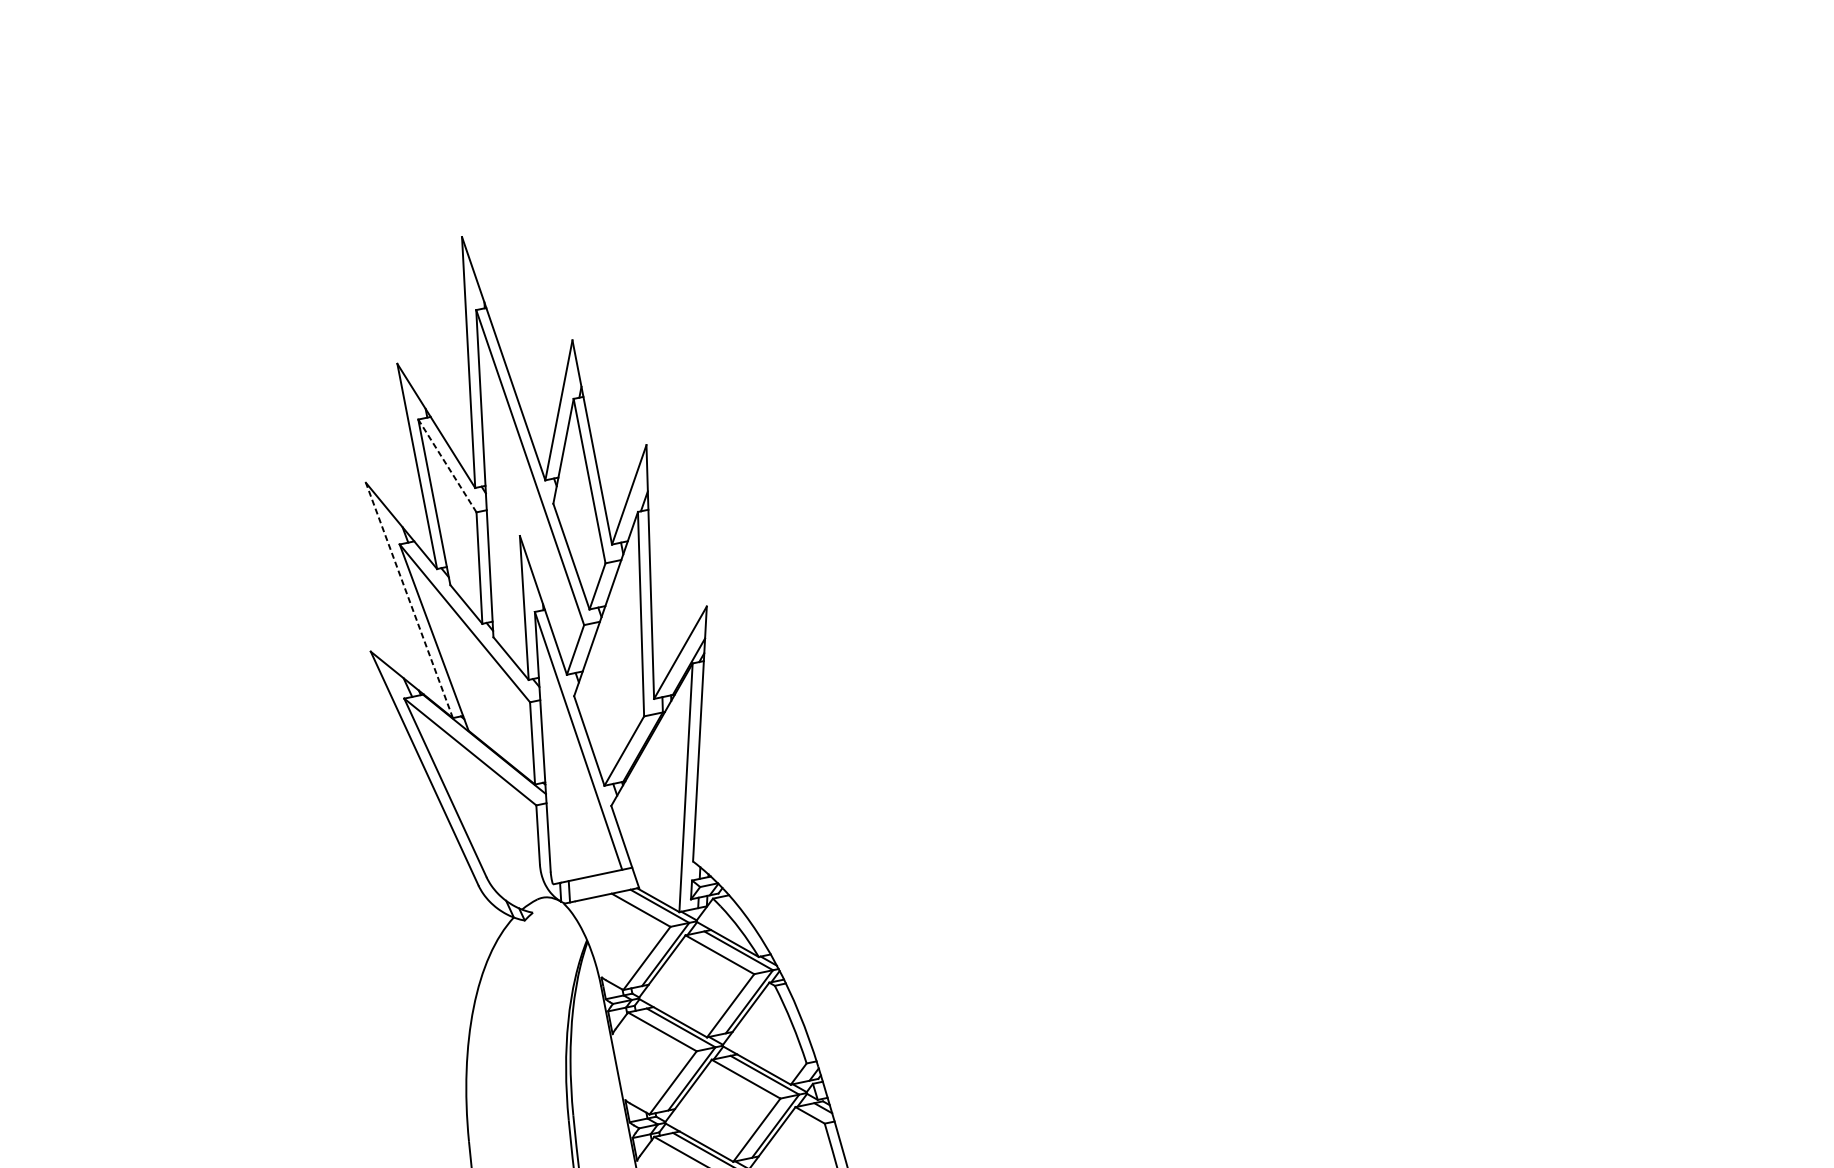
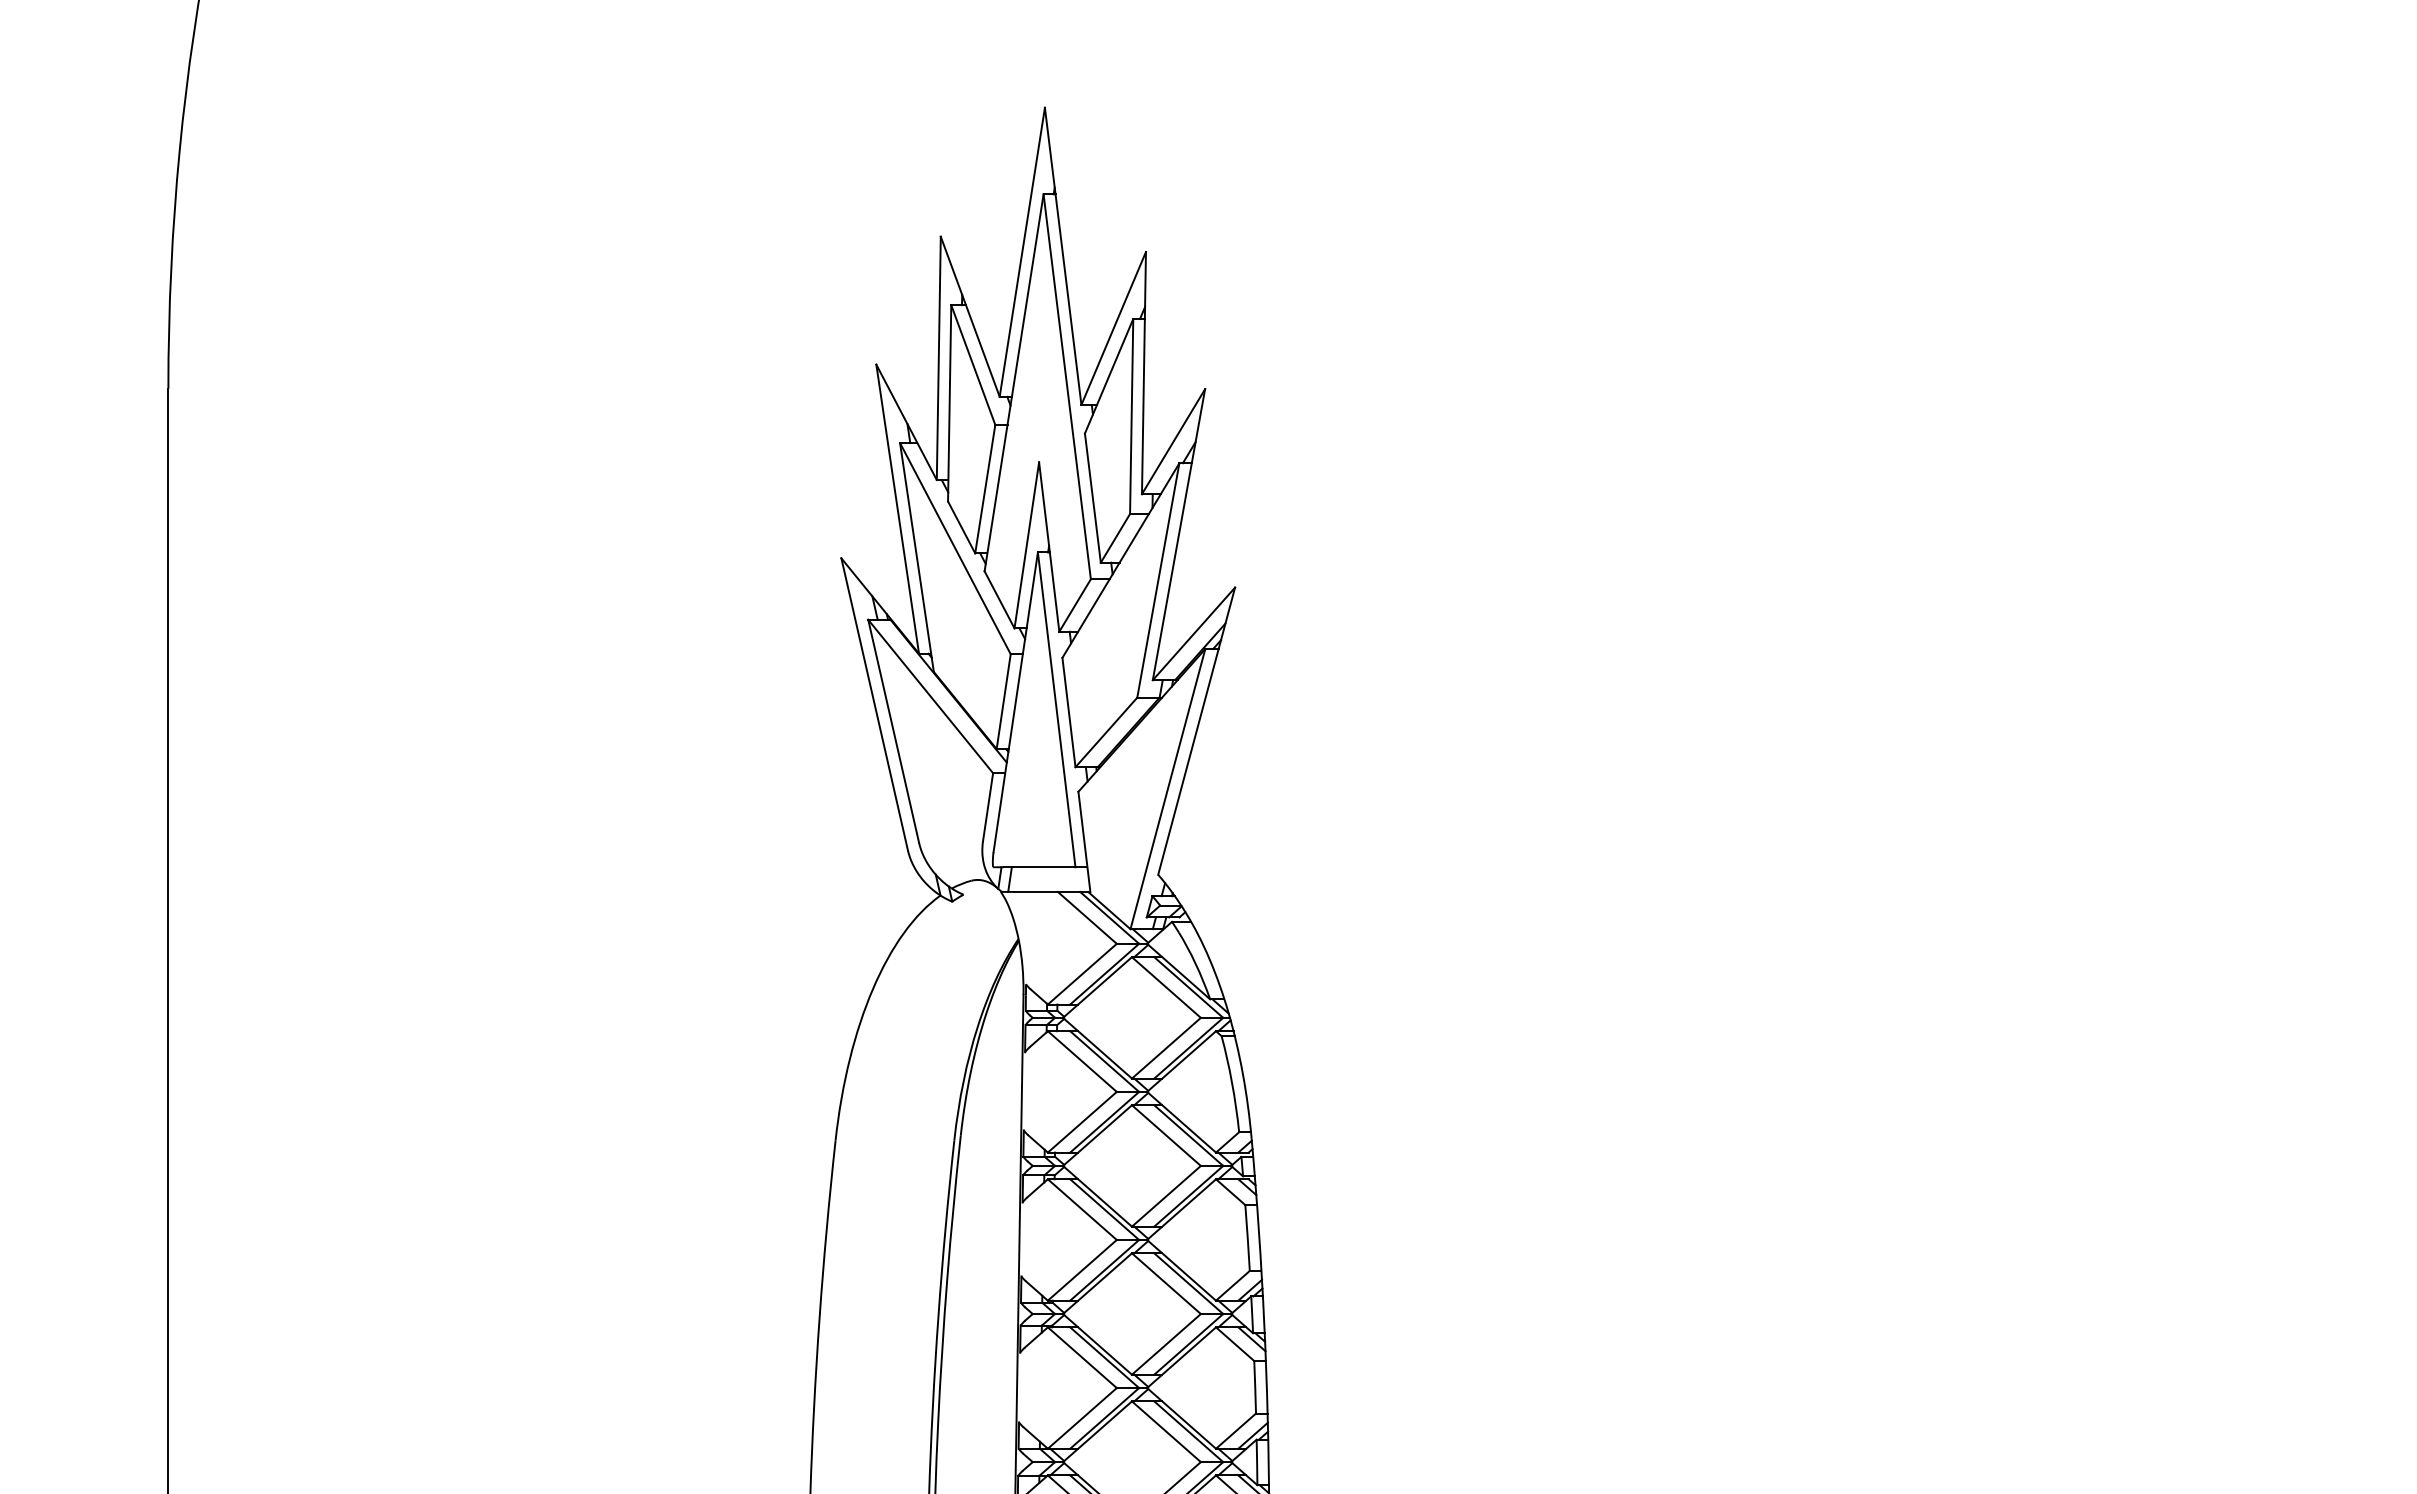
line: (447, 466) -> (973, 365), dashed -> solid
line: (409, 599) -> (897, 508), dashed -> solid

